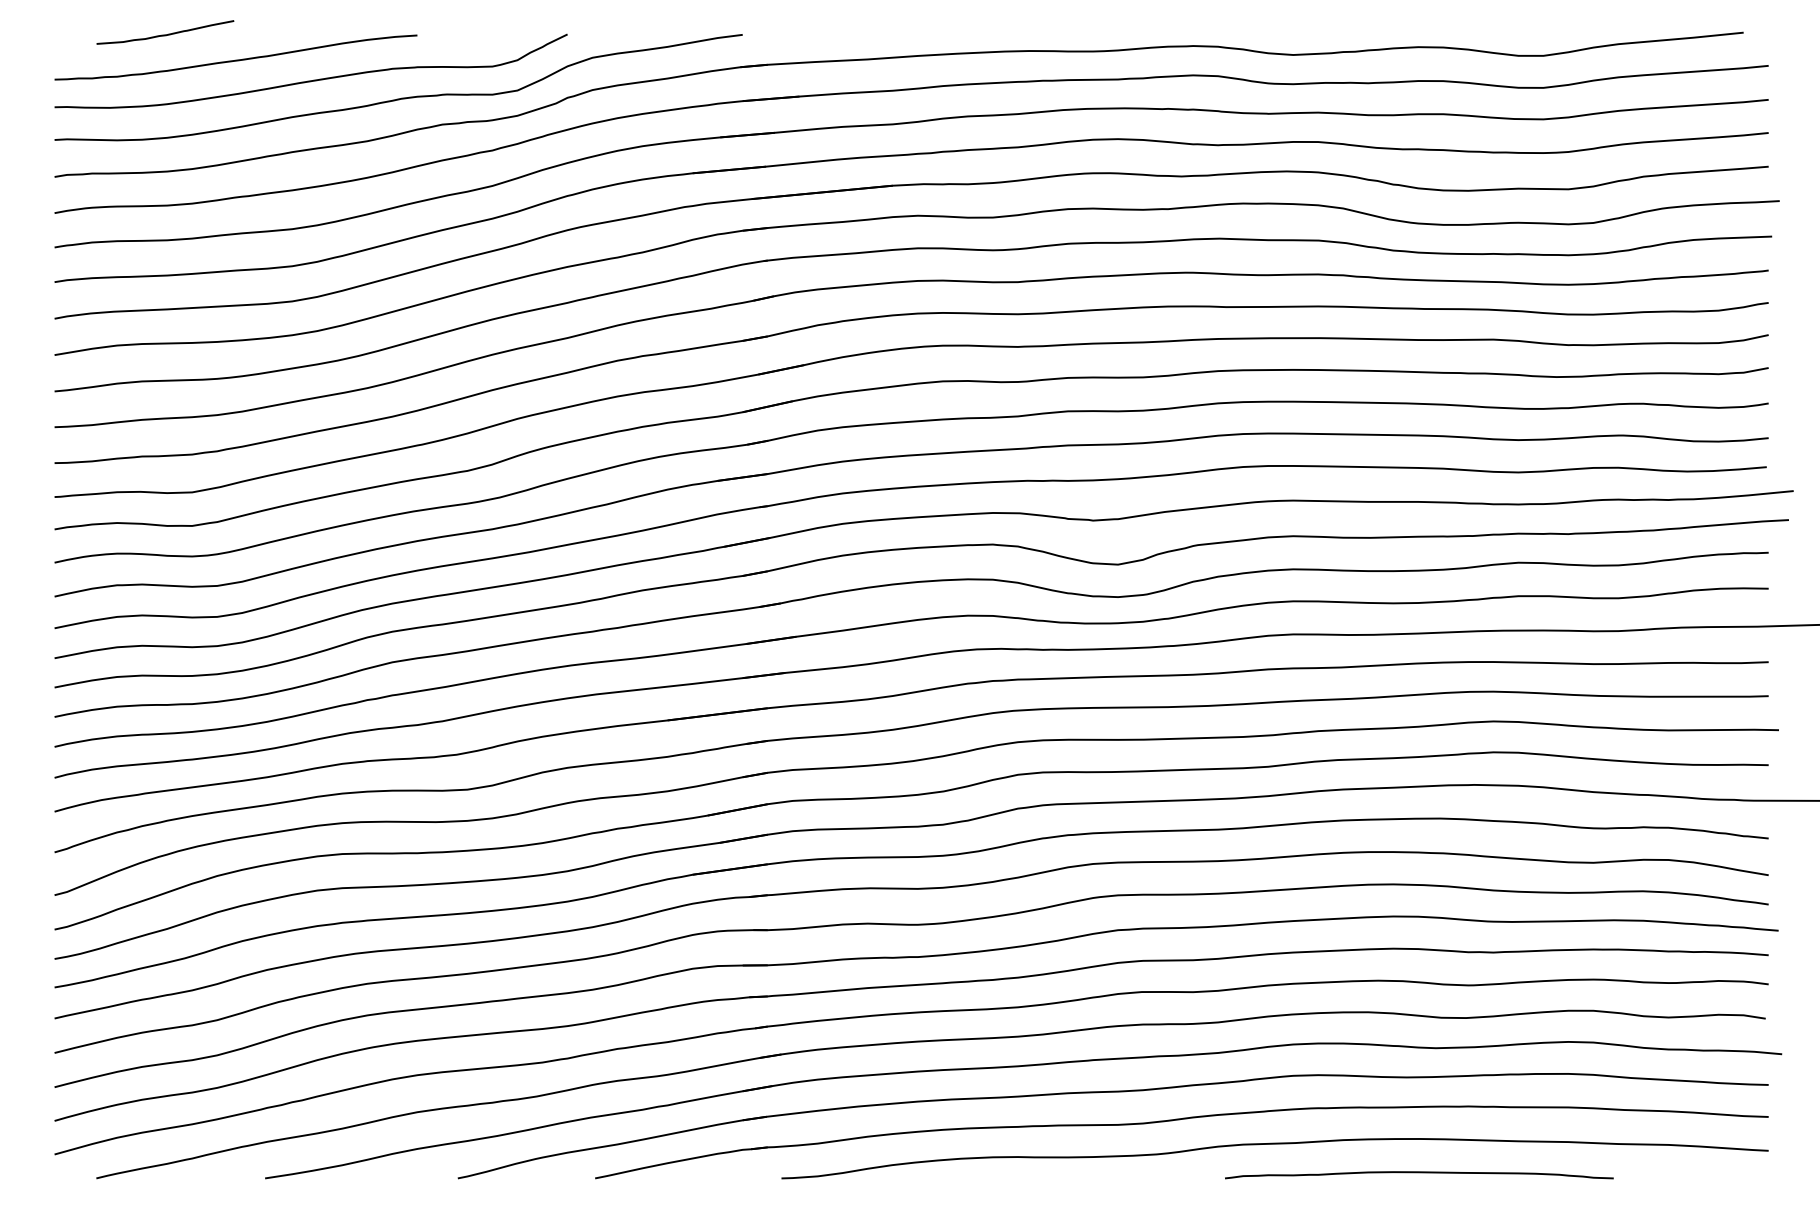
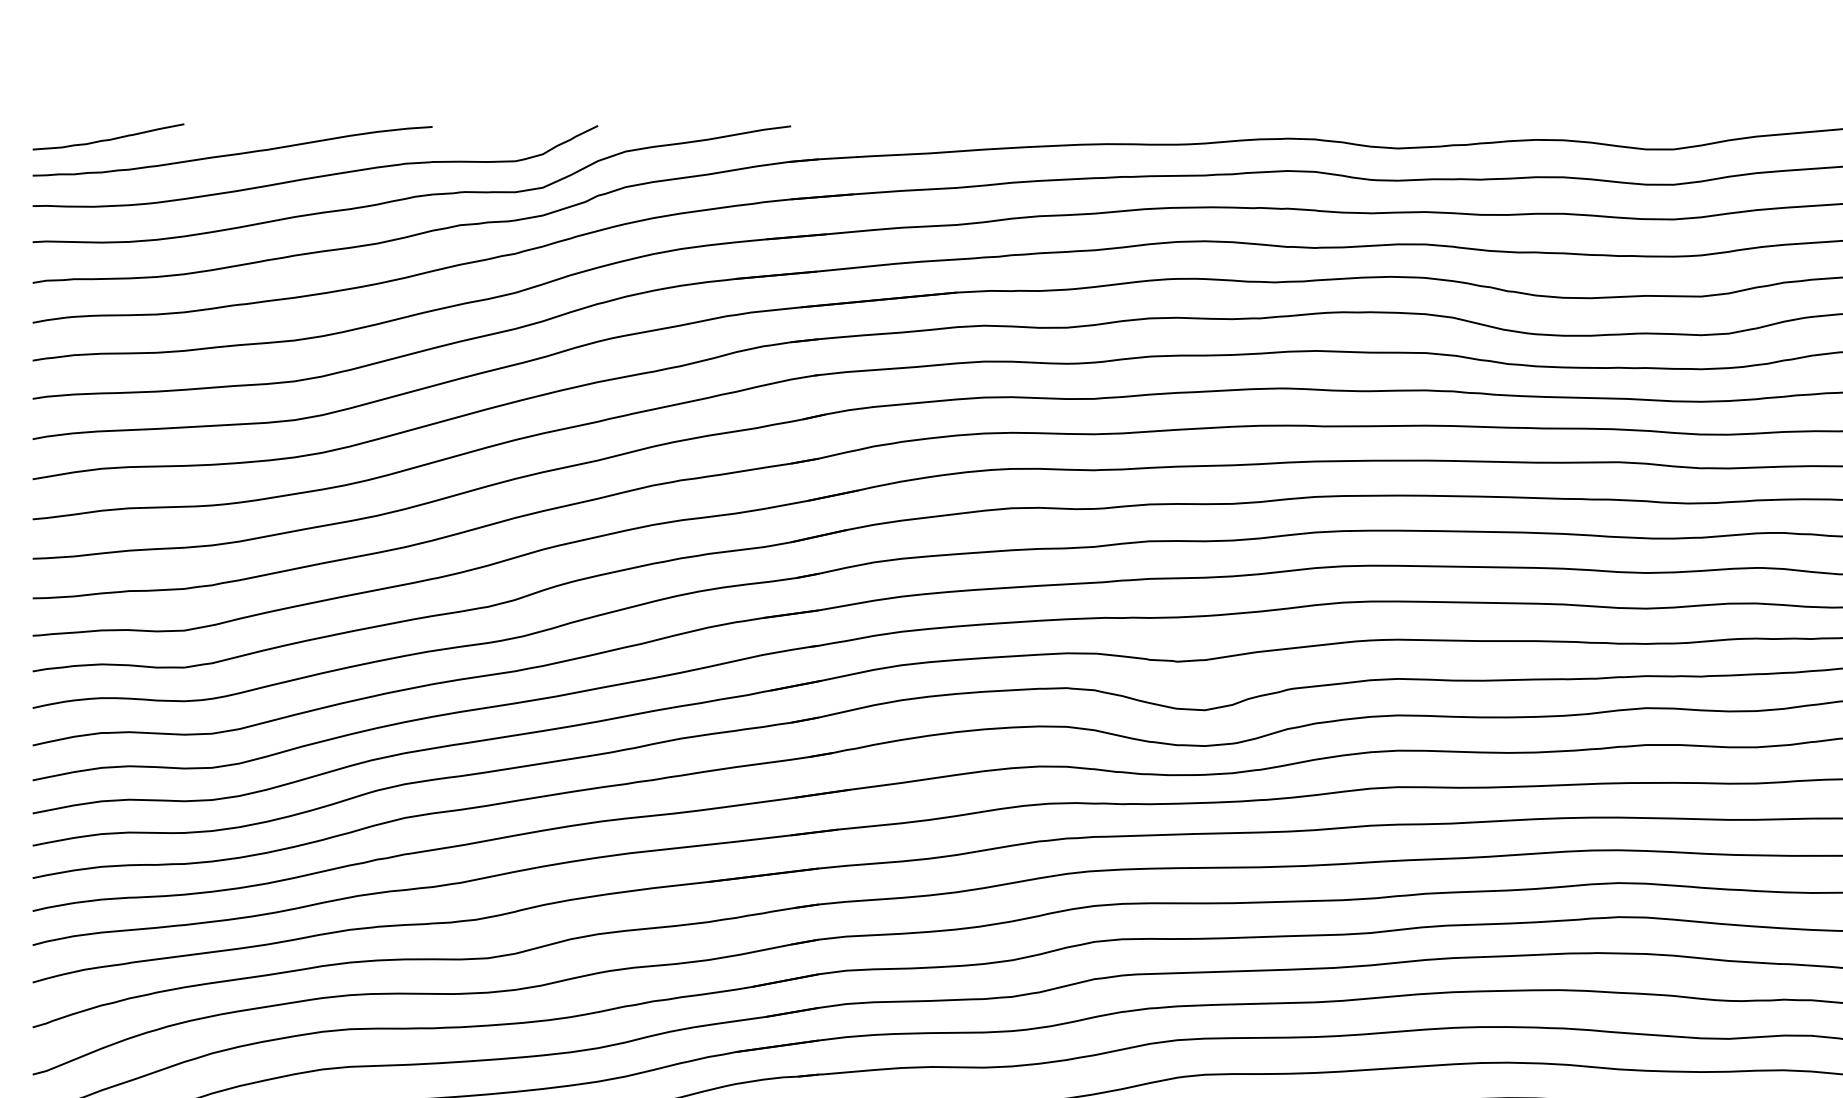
curve: (165, 34) -> (108, 139), moved

